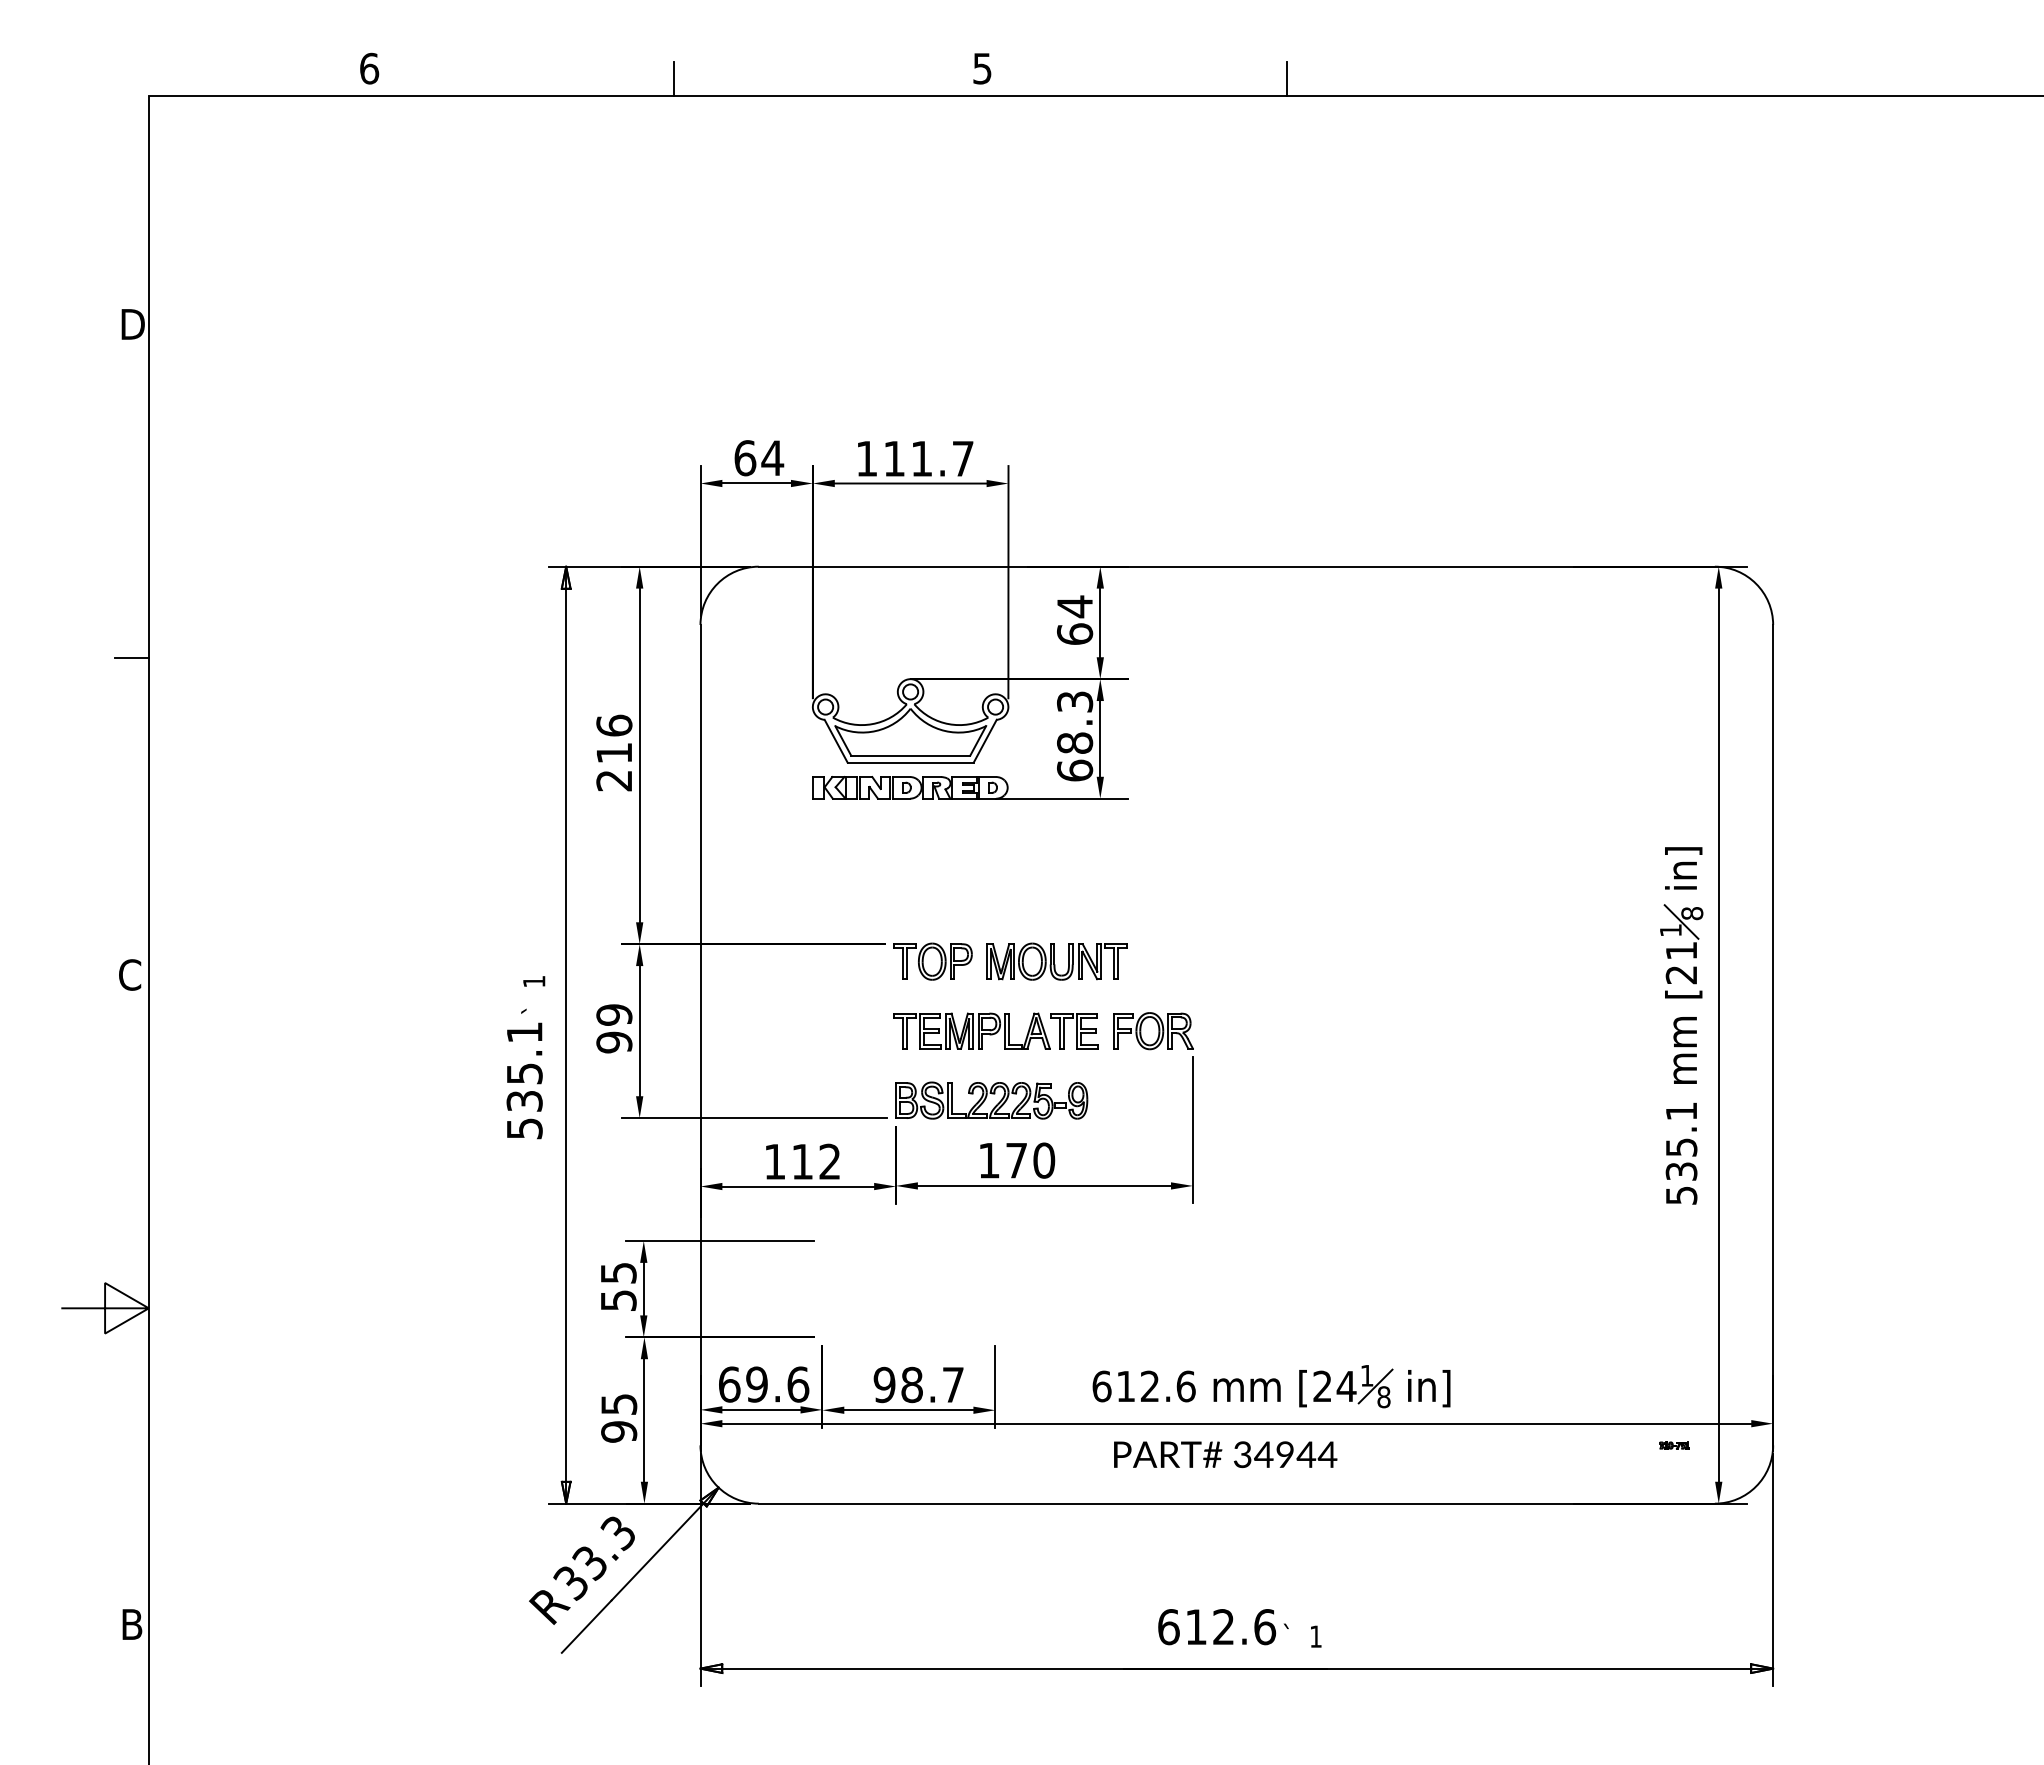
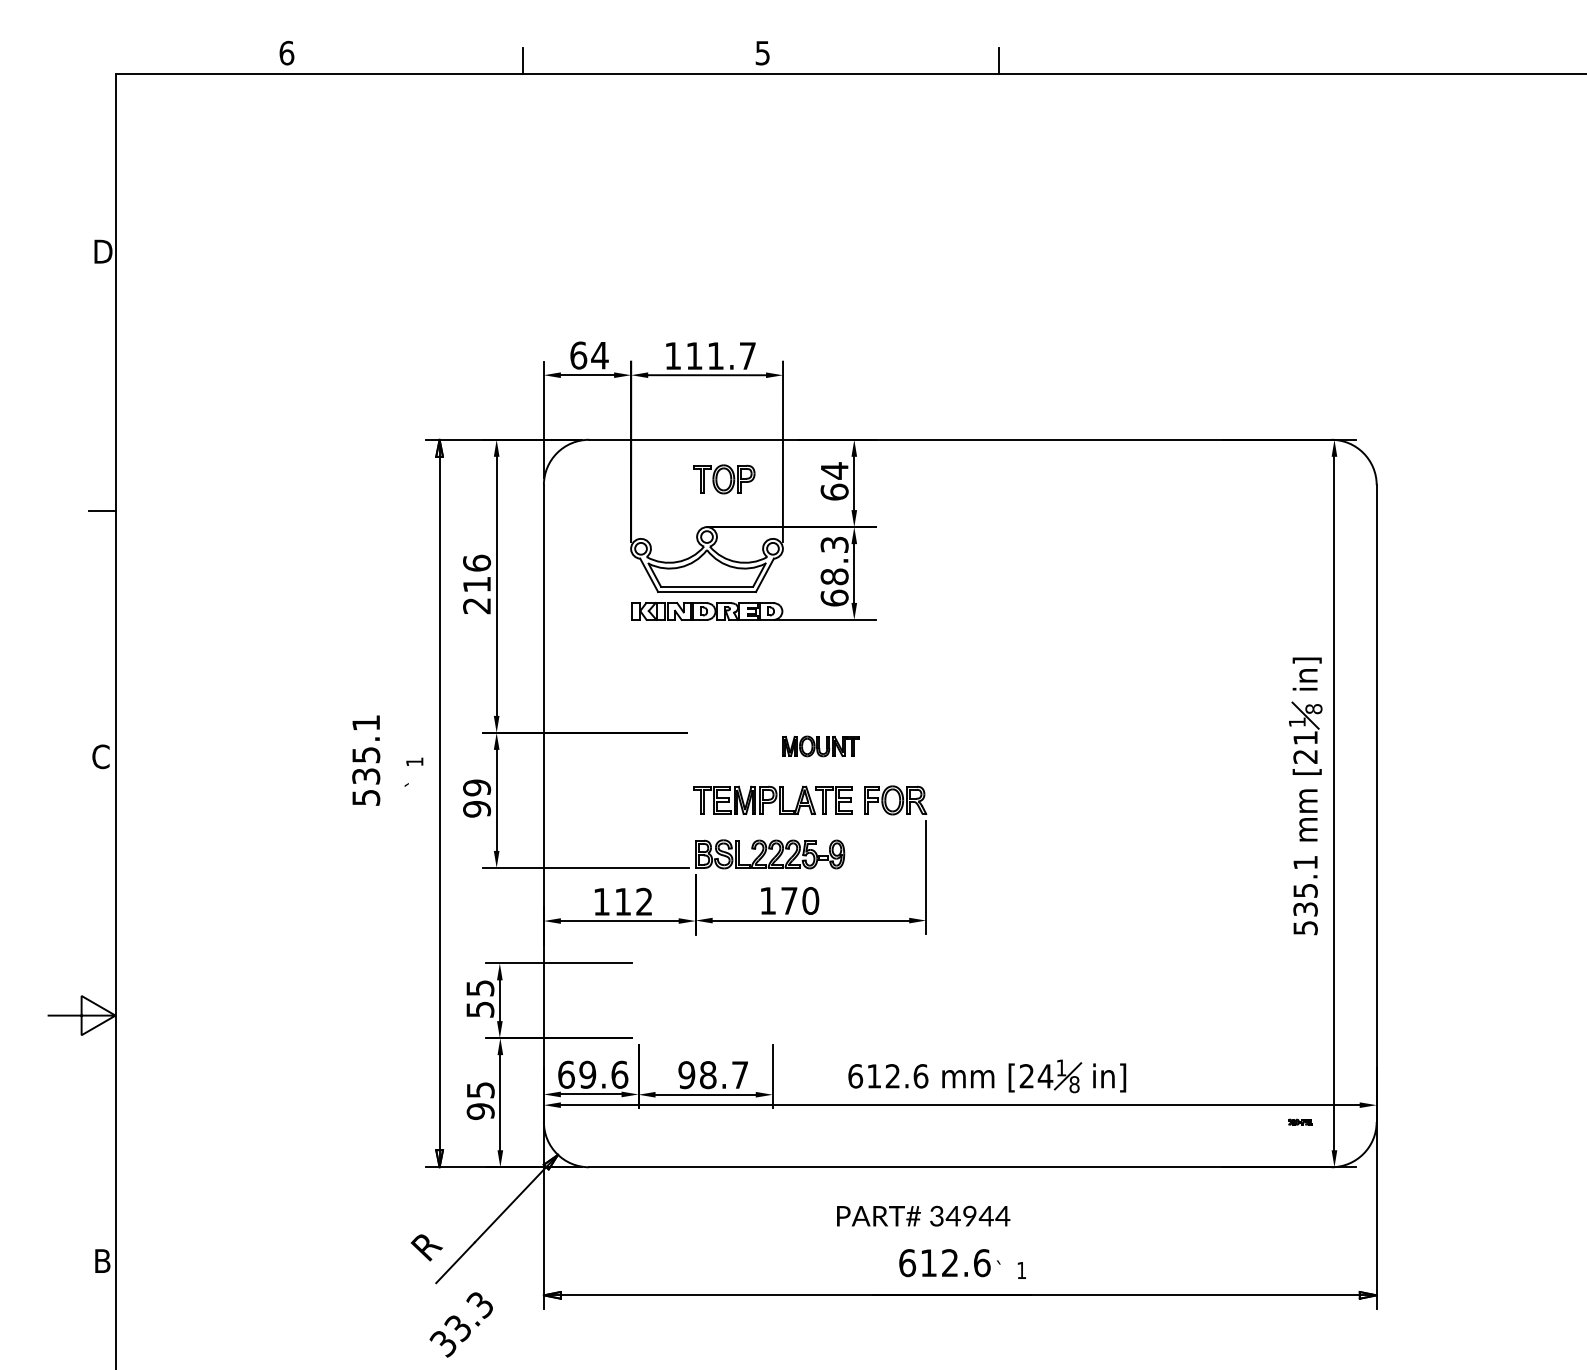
part: (932, 961) -> (724, 479), moved
part: (1056, 961) -> (820, 746), size x0.7
text: (524, 1080) -> (366, 760), moved
text: (1225, 1454) -> (923, 1216), moved
text: (593, 1558) -> (460, 1324), moved

